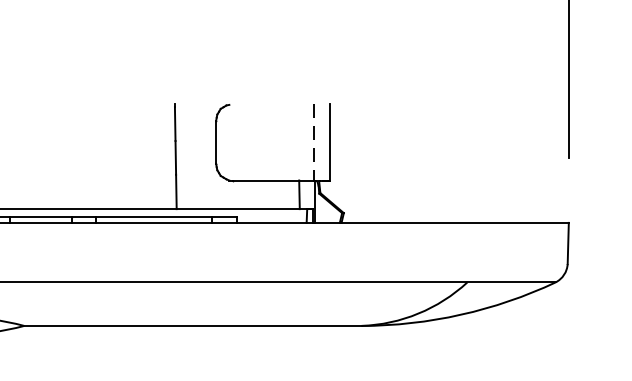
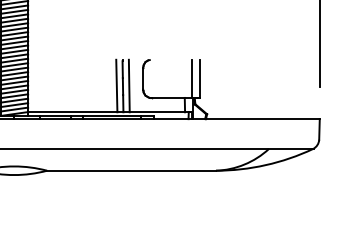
line: (312, 143) -> (191, 79), dashed -> solid
line: (162, 155) -> (116, 85), added
line: (186, 155) -> (128, 85), added

